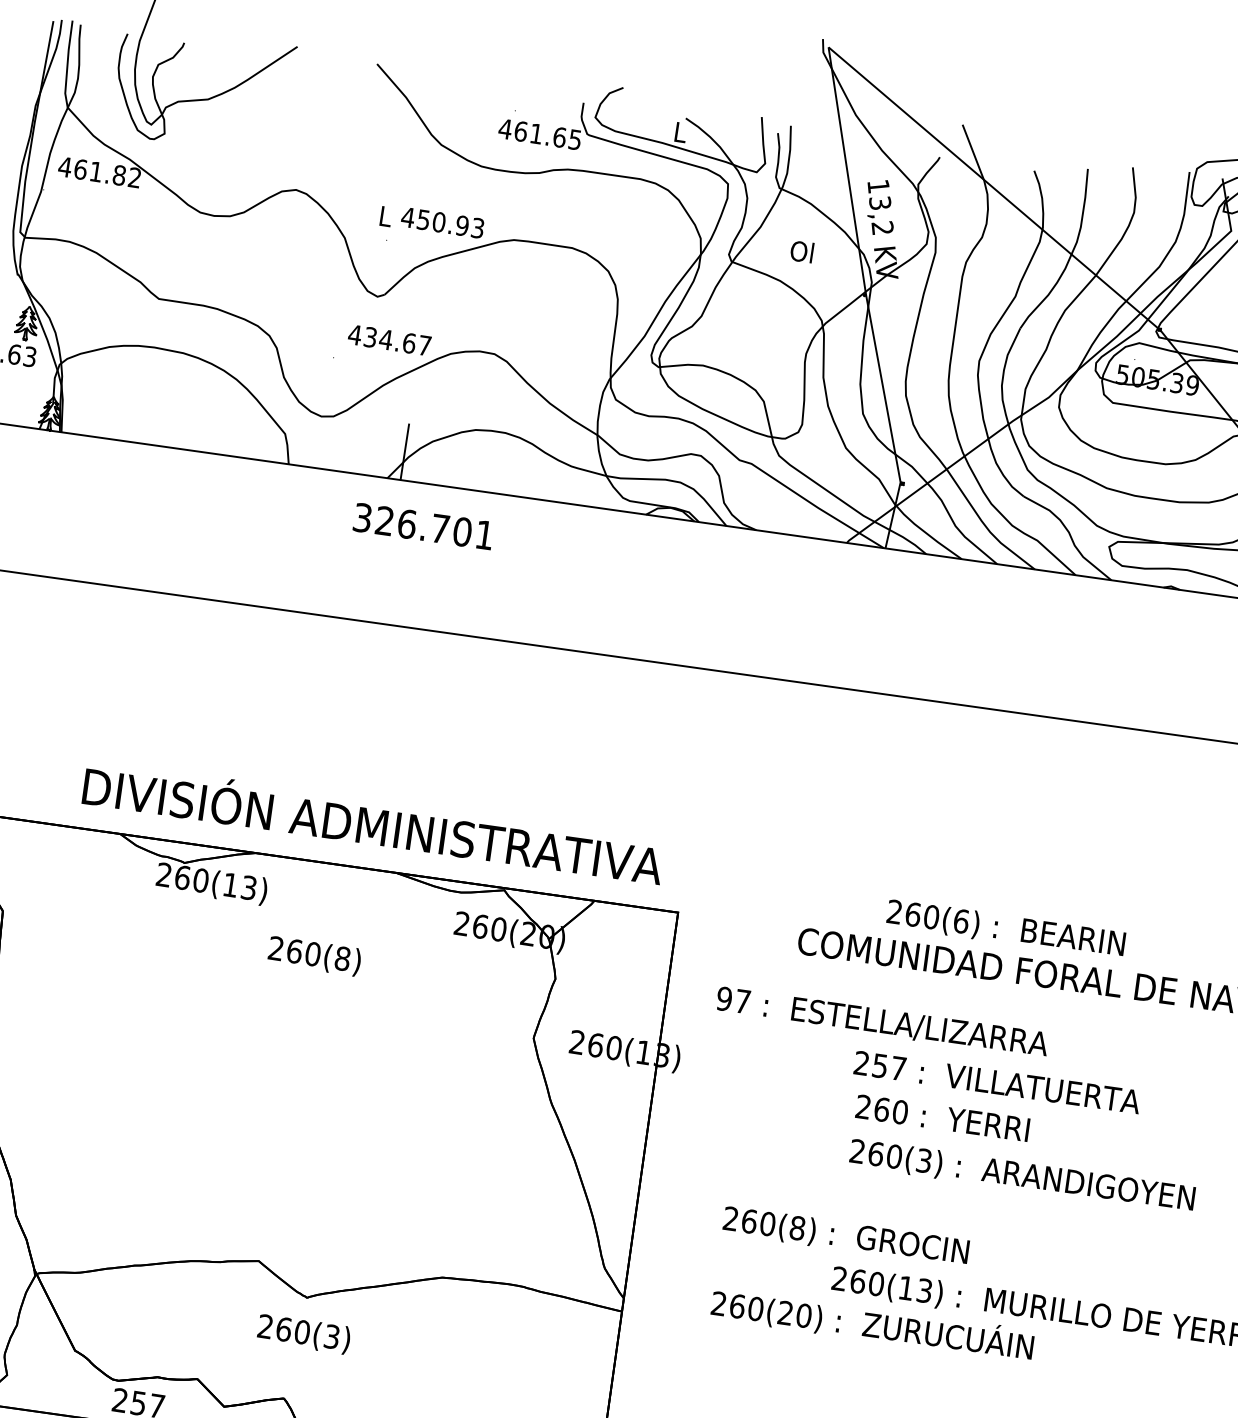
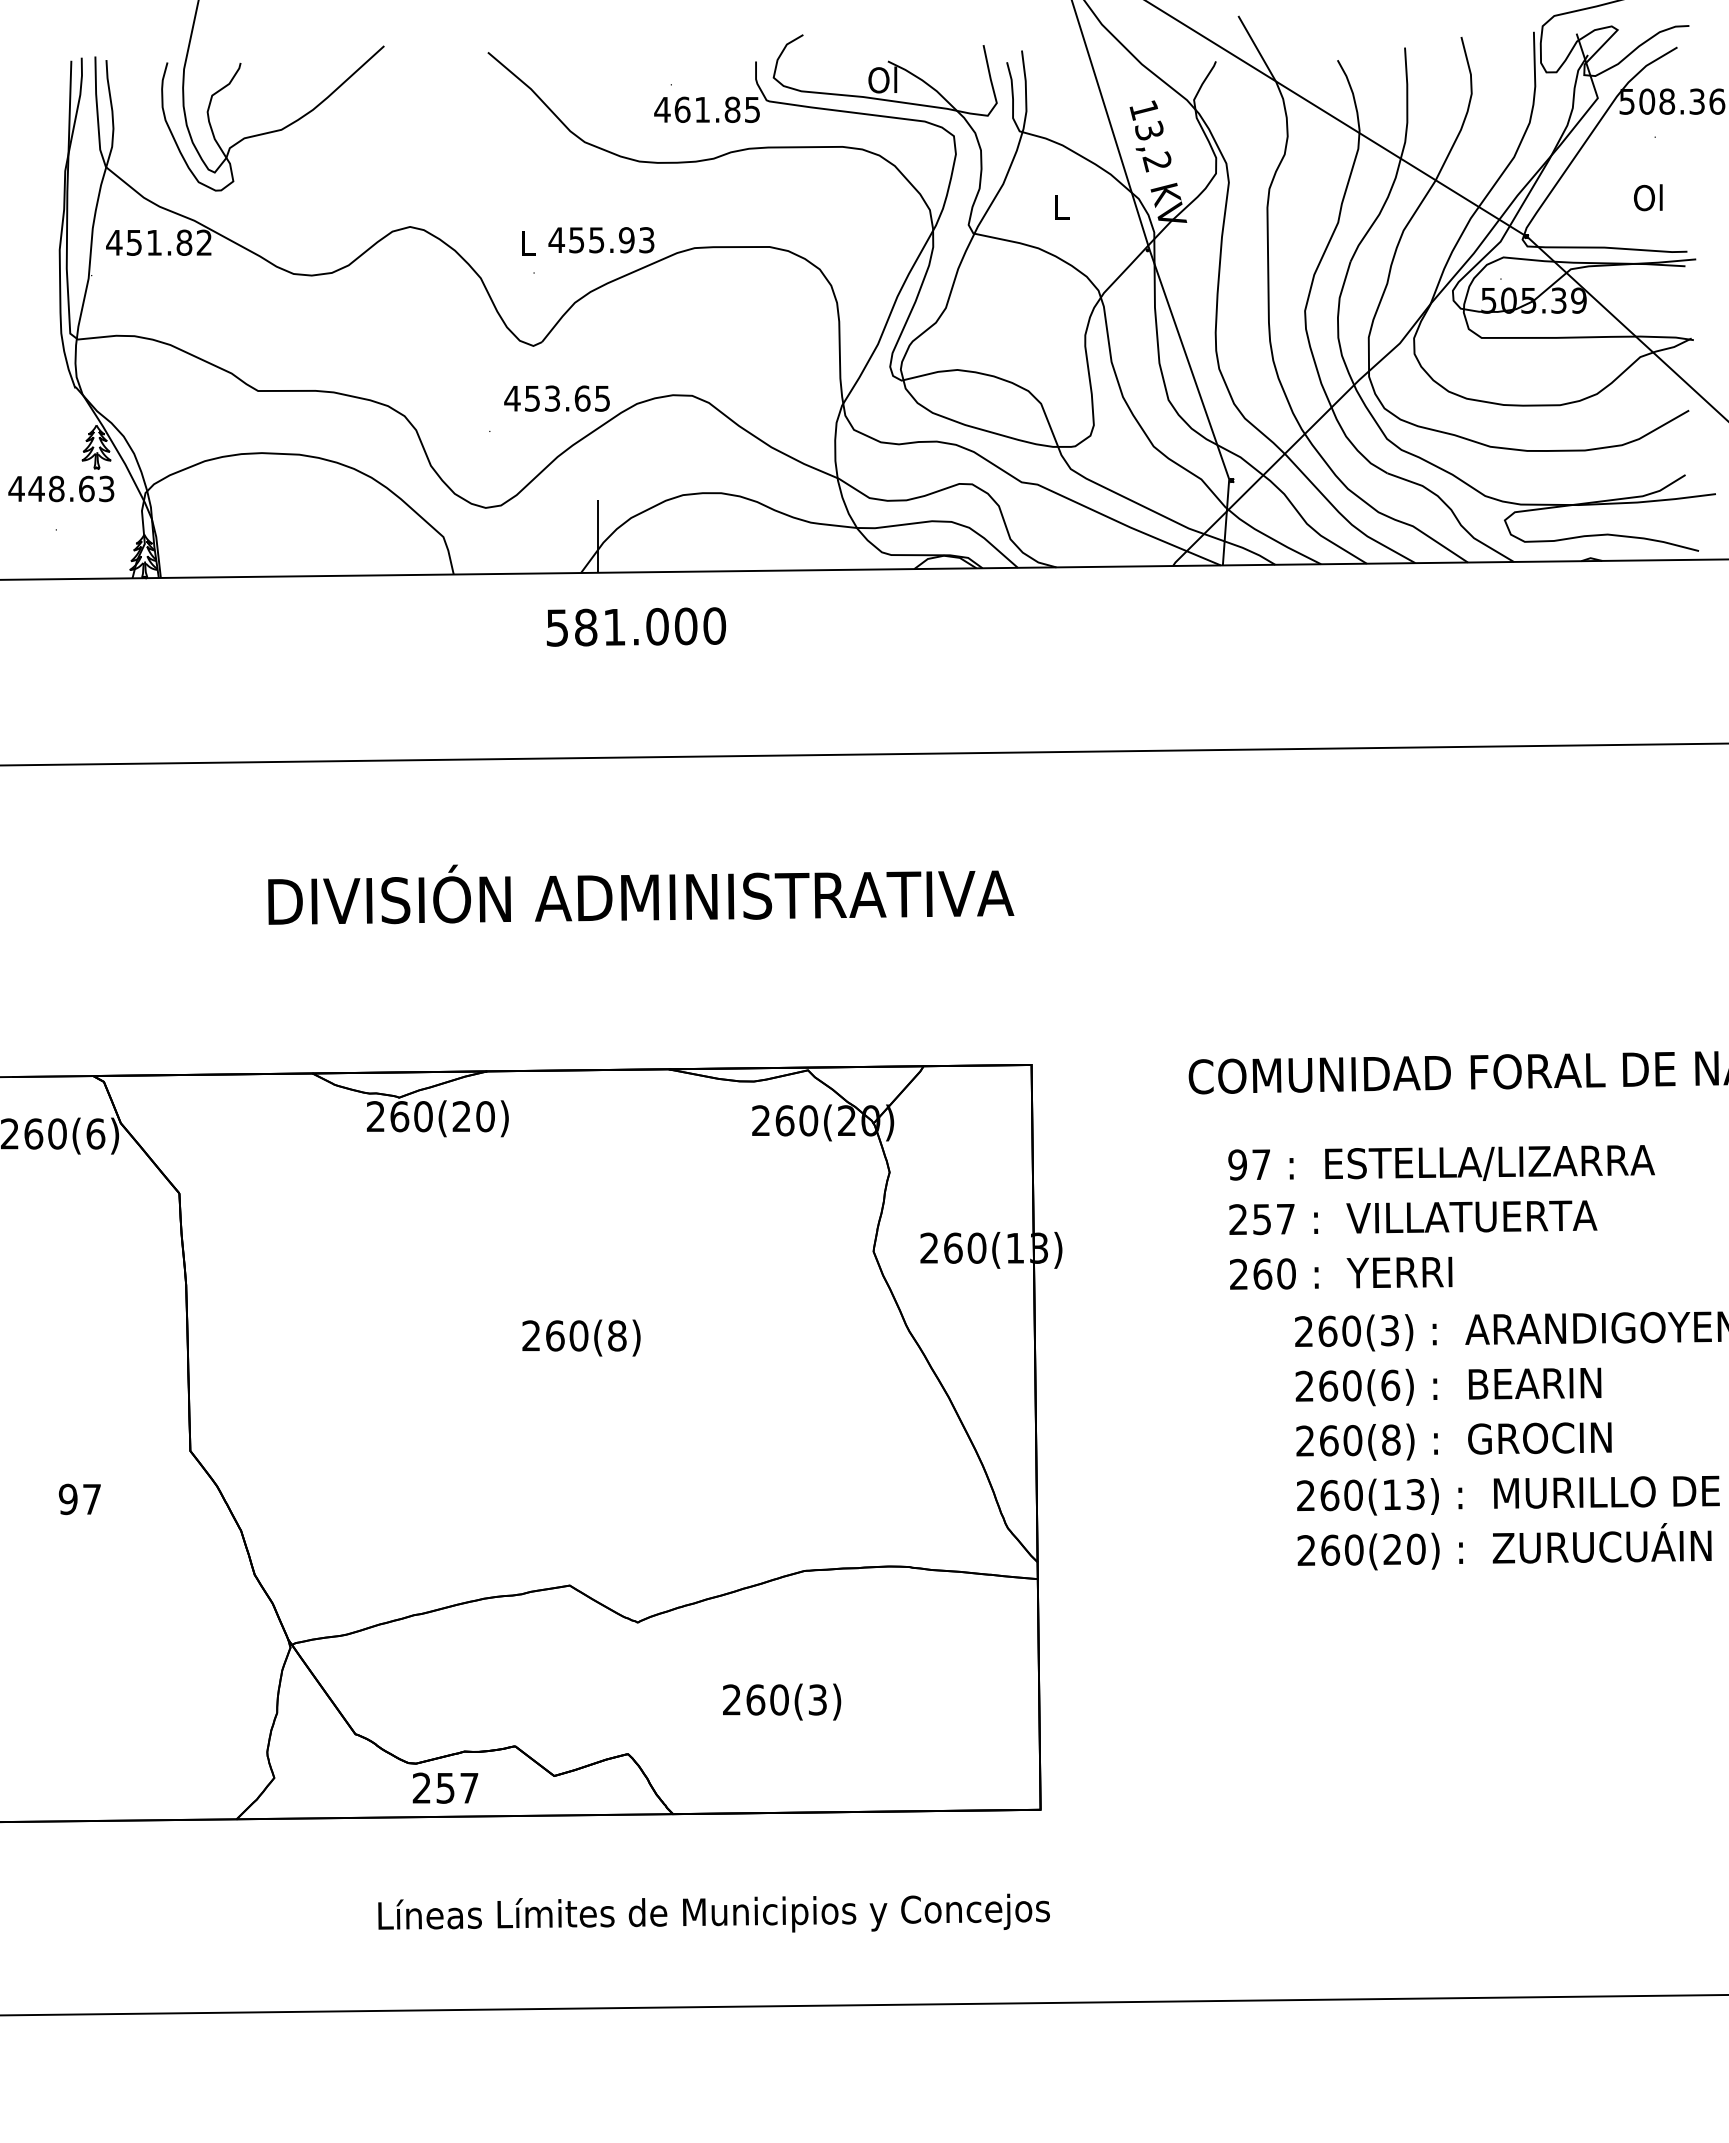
text: (679, 131) -> (882, 79), L -> Ol
text: (559, 137) -> (732, 109), 461.65 -> 461.85
text: (80, 169) -> (134, 242), 461.82 -> 451.82
text: (438, 222) -> (596, 240), 450.93 -> 455.93
text: (802, 251) -> (1060, 206), Ol -> L
text: (397, 341) -> (567, 398), 434.67 -> 453.65
text: (424, 526) -> (636, 626), 326.701 -> 581.000
text: (373, 824) -> (641, 894), moved
text: (239, 886) -> (473, 1116), 260(13) -> 260(20)
text: (1006, 929) -> (1448, 1386), moved
text: (314, 955) -> (581, 1337), moved
text: (882, 1021) -> (1441, 1162), moved
text: (997, 1082) -> (1413, 1217), moved
text: (943, 1117) -> (1341, 1272), moved
text: (845, 1236) -> (1453, 1441), moved
text: (872, 1324) -> (1504, 1546), moved
text: (304, 1333) -> (782, 1701), moved

